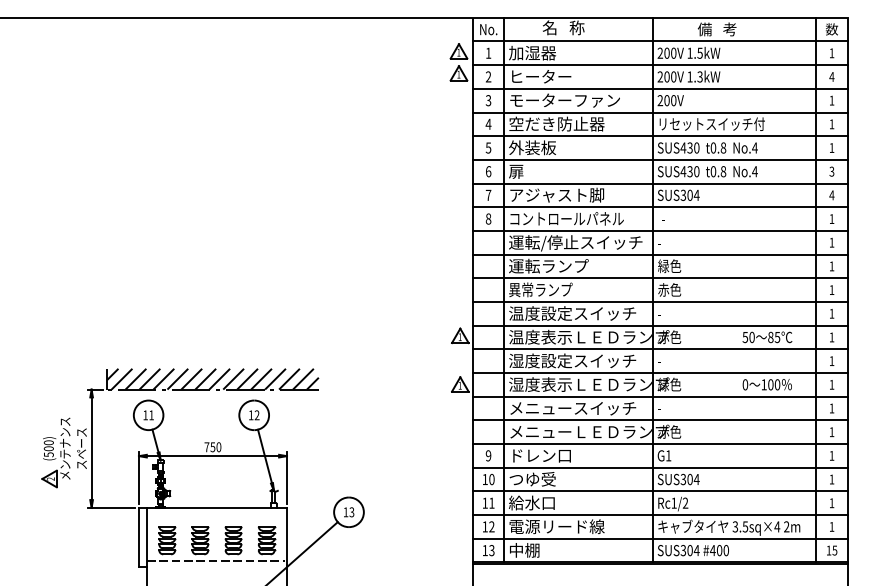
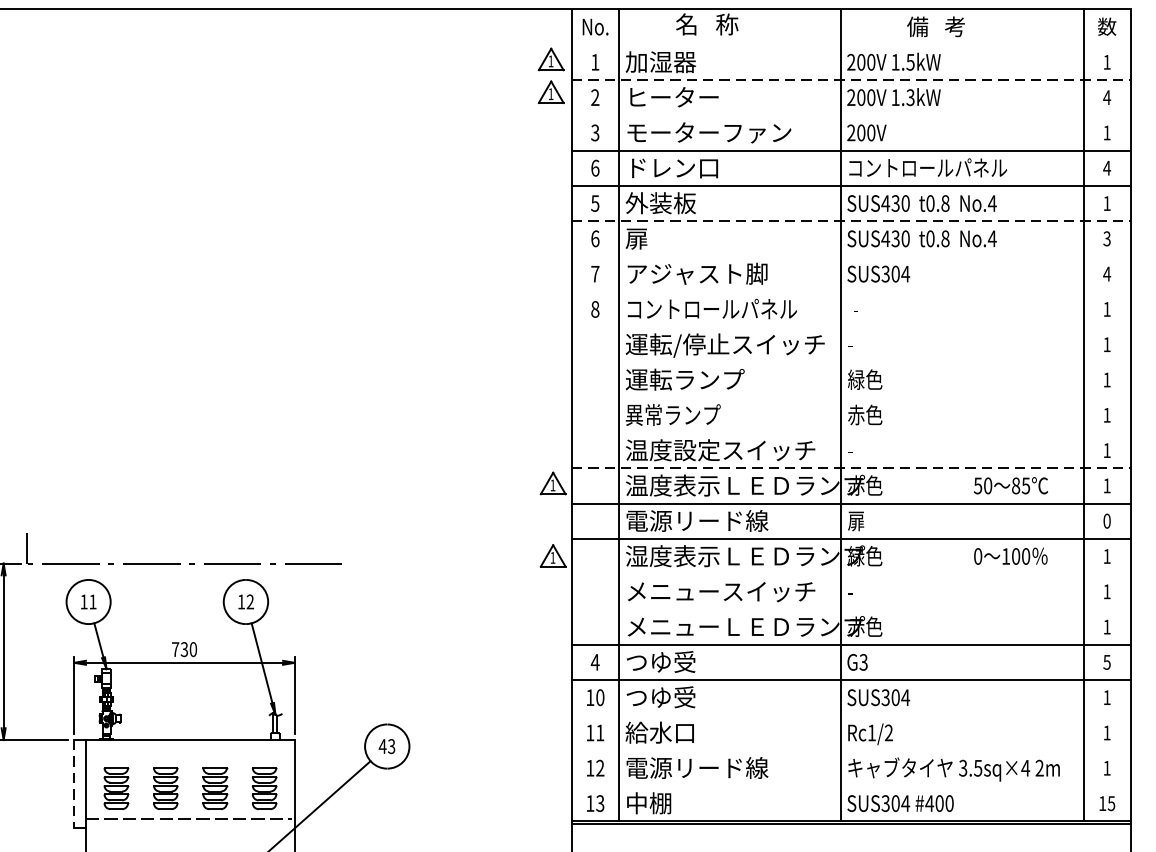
line: (659, 41) -> (850, 44), removed
line: (660, 65) -> (851, 80), solid -> dashed
line: (659, 88) -> (850, 114), removed
text: (488, 123) -> (595, 166), 4 -> 6
text: (556, 123) -> (696, 166), 空だき防止器 -> ドレン口
text: (711, 123) -> (927, 166), リセットスイッチ付 -> コントロールパネル
text: (831, 124) -> (1106, 168), 1 -> 4
line: (660, 159) -> (851, 220), solid -> dashed
line: (659, 183) -> (850, 256), removed
line: (659, 207) -> (850, 292), removed
line: (659, 230) -> (850, 326), removed
line: (659, 254) -> (850, 362), removed
line: (659, 278) -> (850, 398), removed
line: (659, 301) -> (850, 432), removed
line: (660, 325) -> (851, 468), solid -> dashed
text: (572, 360) -> (720, 520), 湿度設定スイッチ -> 電源リード線
text: (663, 360) -> (856, 520), - -> 扉
text: (831, 360) -> (1106, 520), 1 -> 0
hatch: (212, 378) -> (183, 547), removed
line: (659, 396) -> (850, 573), removed
line: (659, 420) -> (850, 609), removed
text: (212, 446) -> (183, 648), 750 -> 730
text: (488, 455) -> (595, 661), 9 -> 4
text: (539, 455) -> (671, 661), ドレン口 -> つゆ受
text: (668, 455) -> (863, 661), G1 -> G3
text: (831, 455) -> (1106, 661), 1 -> 5
line: (659, 491) -> (850, 715), removed
text: (345, 512) -> (382, 746), 13 -> 43
line: (659, 515) -> (850, 751), removed
line: (138, 537) -> (73, 784), solid -> dashed
line: (659, 538) -> (850, 785), removed

